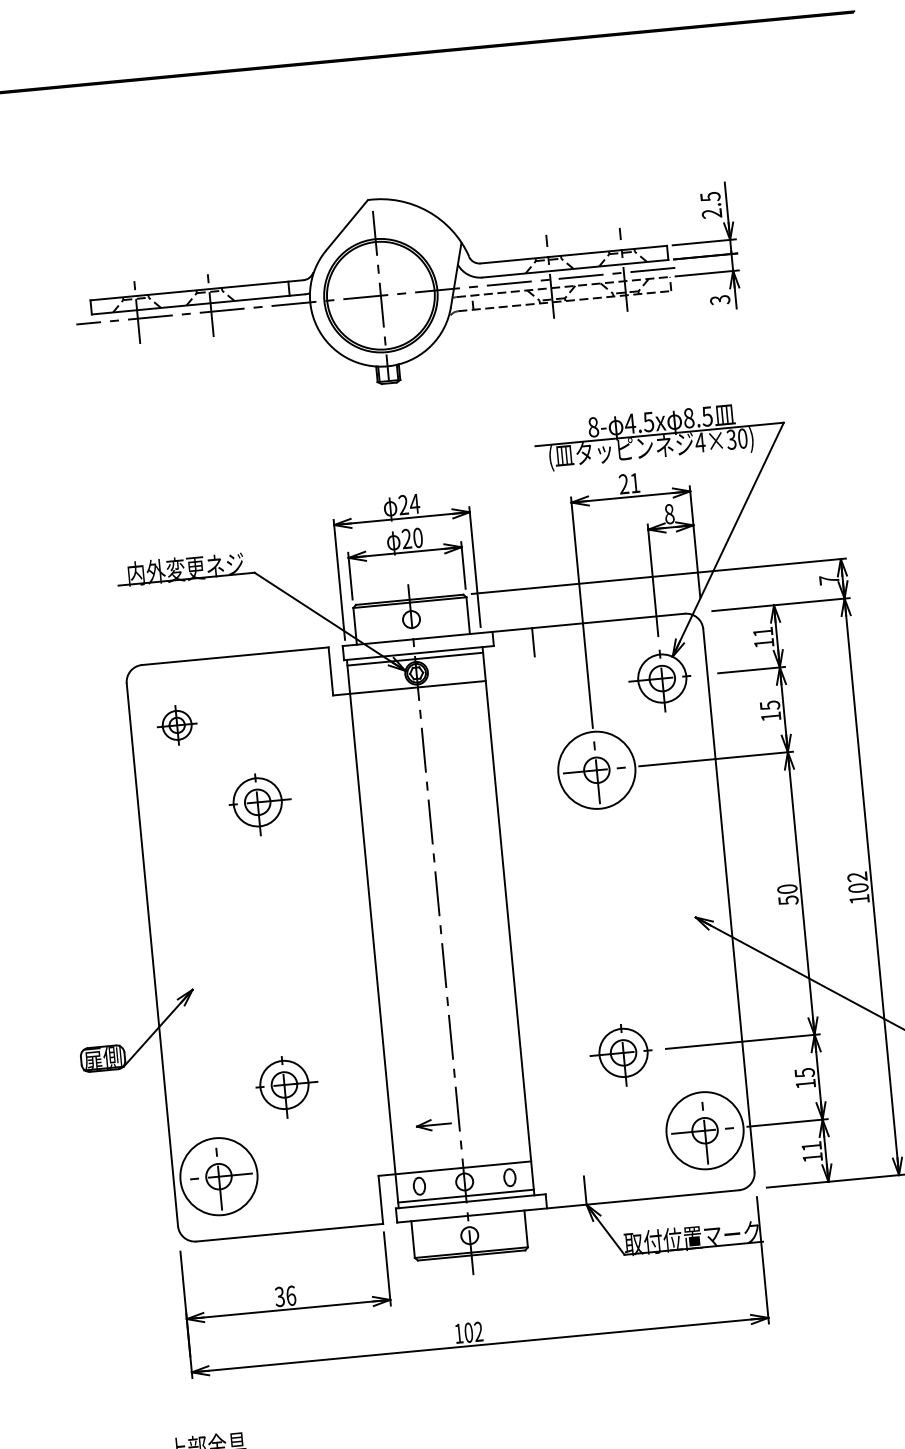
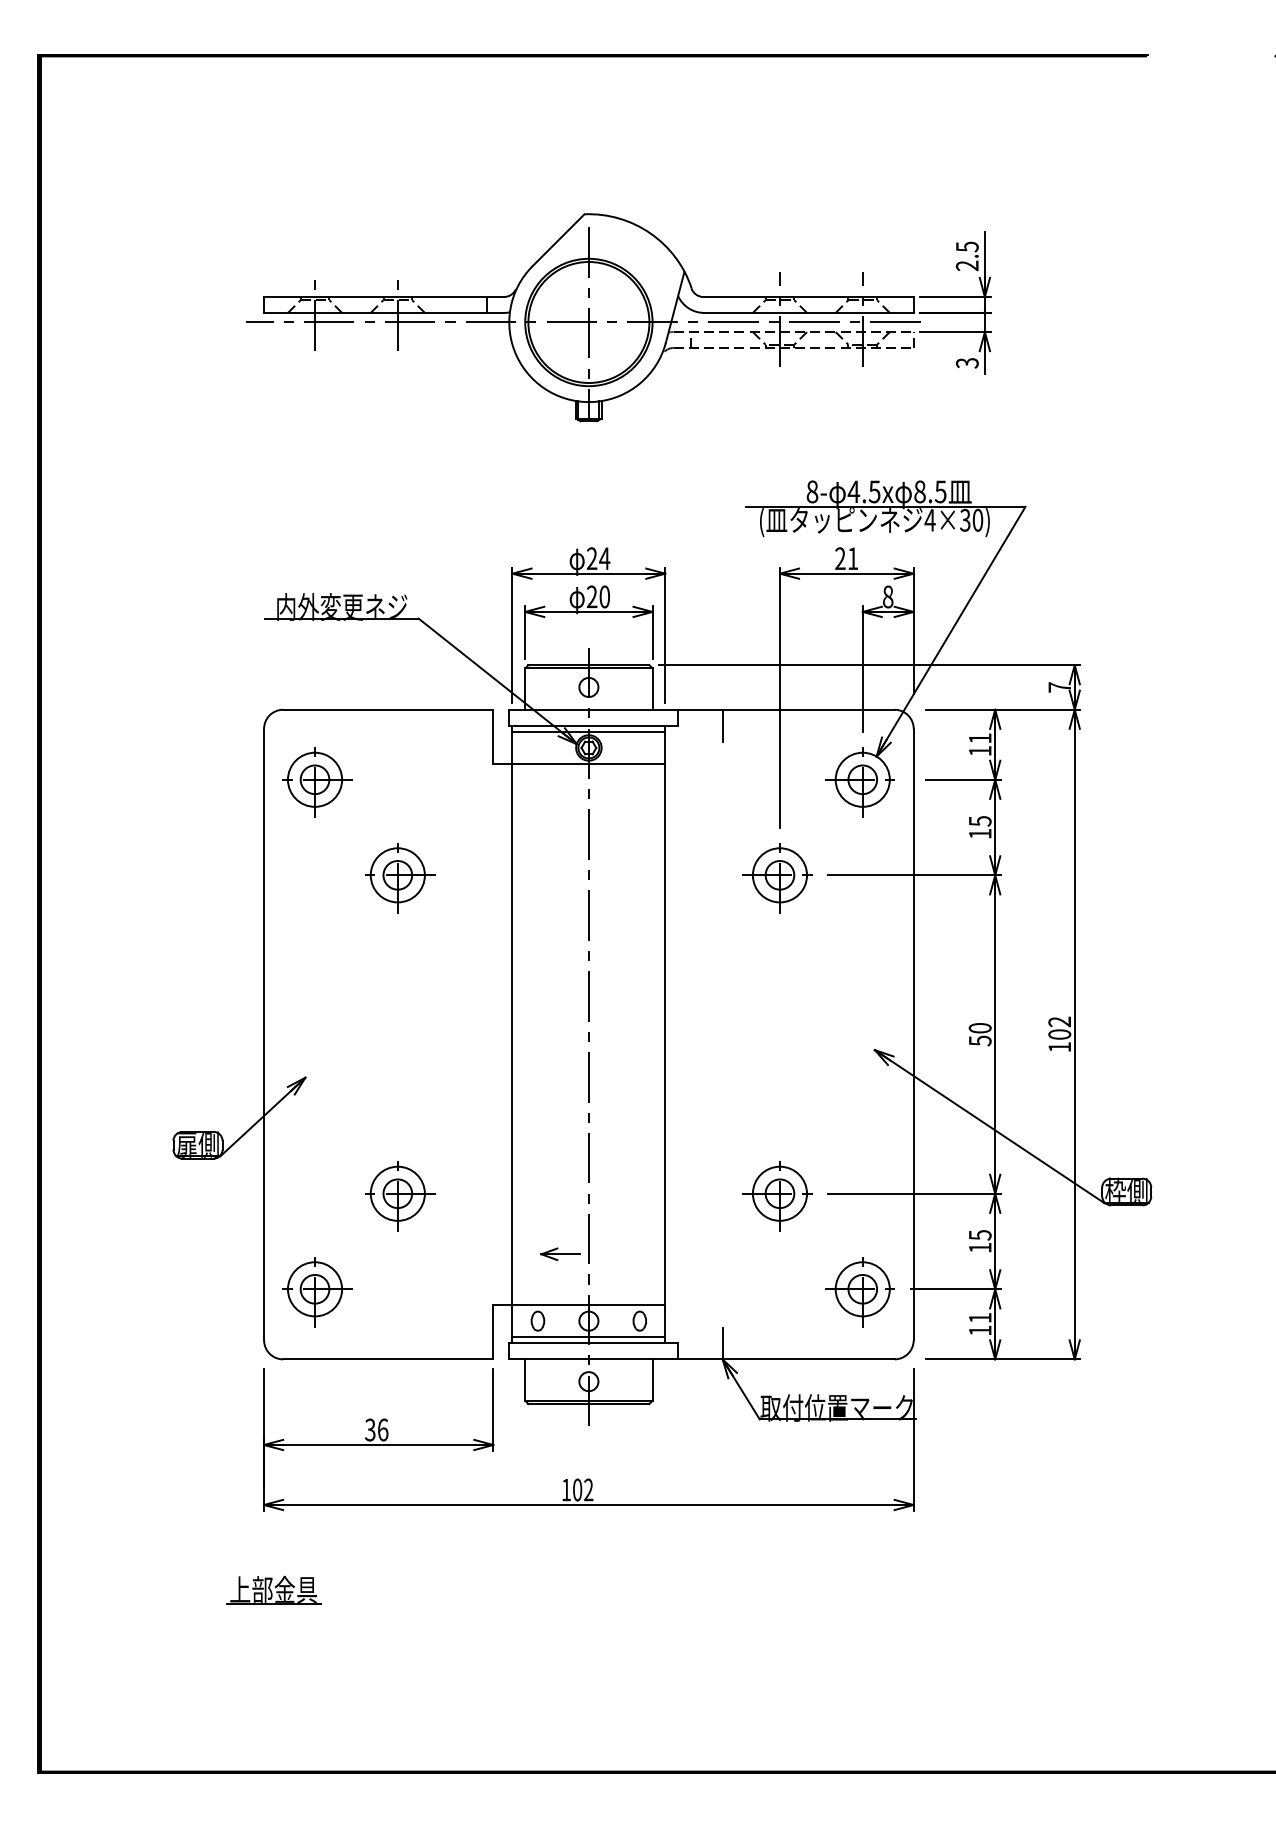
part: (178, 726) -> (317, 782), size x1.67
circle: (596, 770) -> (779, 875), size x0.62
circle: (704, 1130) -> (862, 1289), size x0.62
circle: (218, 1176) -> (314, 1289), size x0.62

